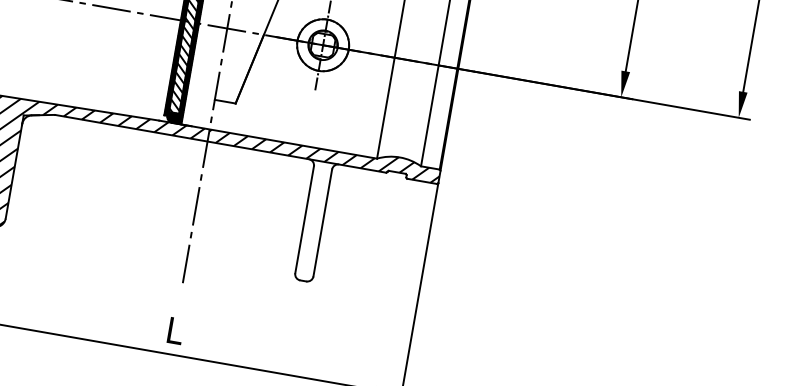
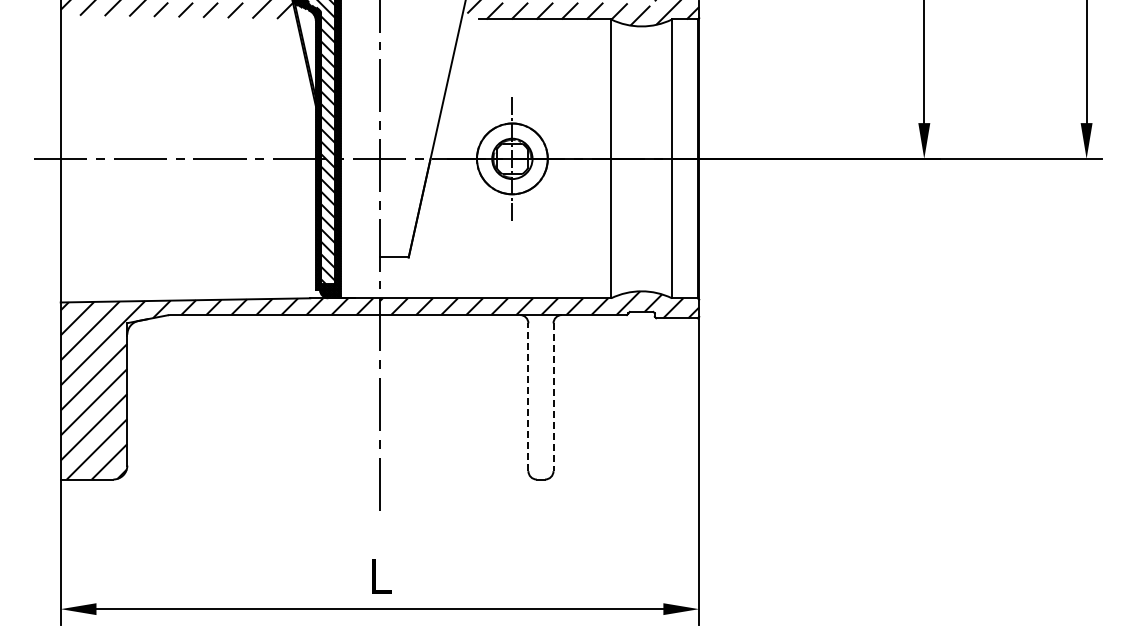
line: (304, 219) -> (528, 397), solid -> dashed
line: (322, 223) -> (553, 397), solid -> dashed

